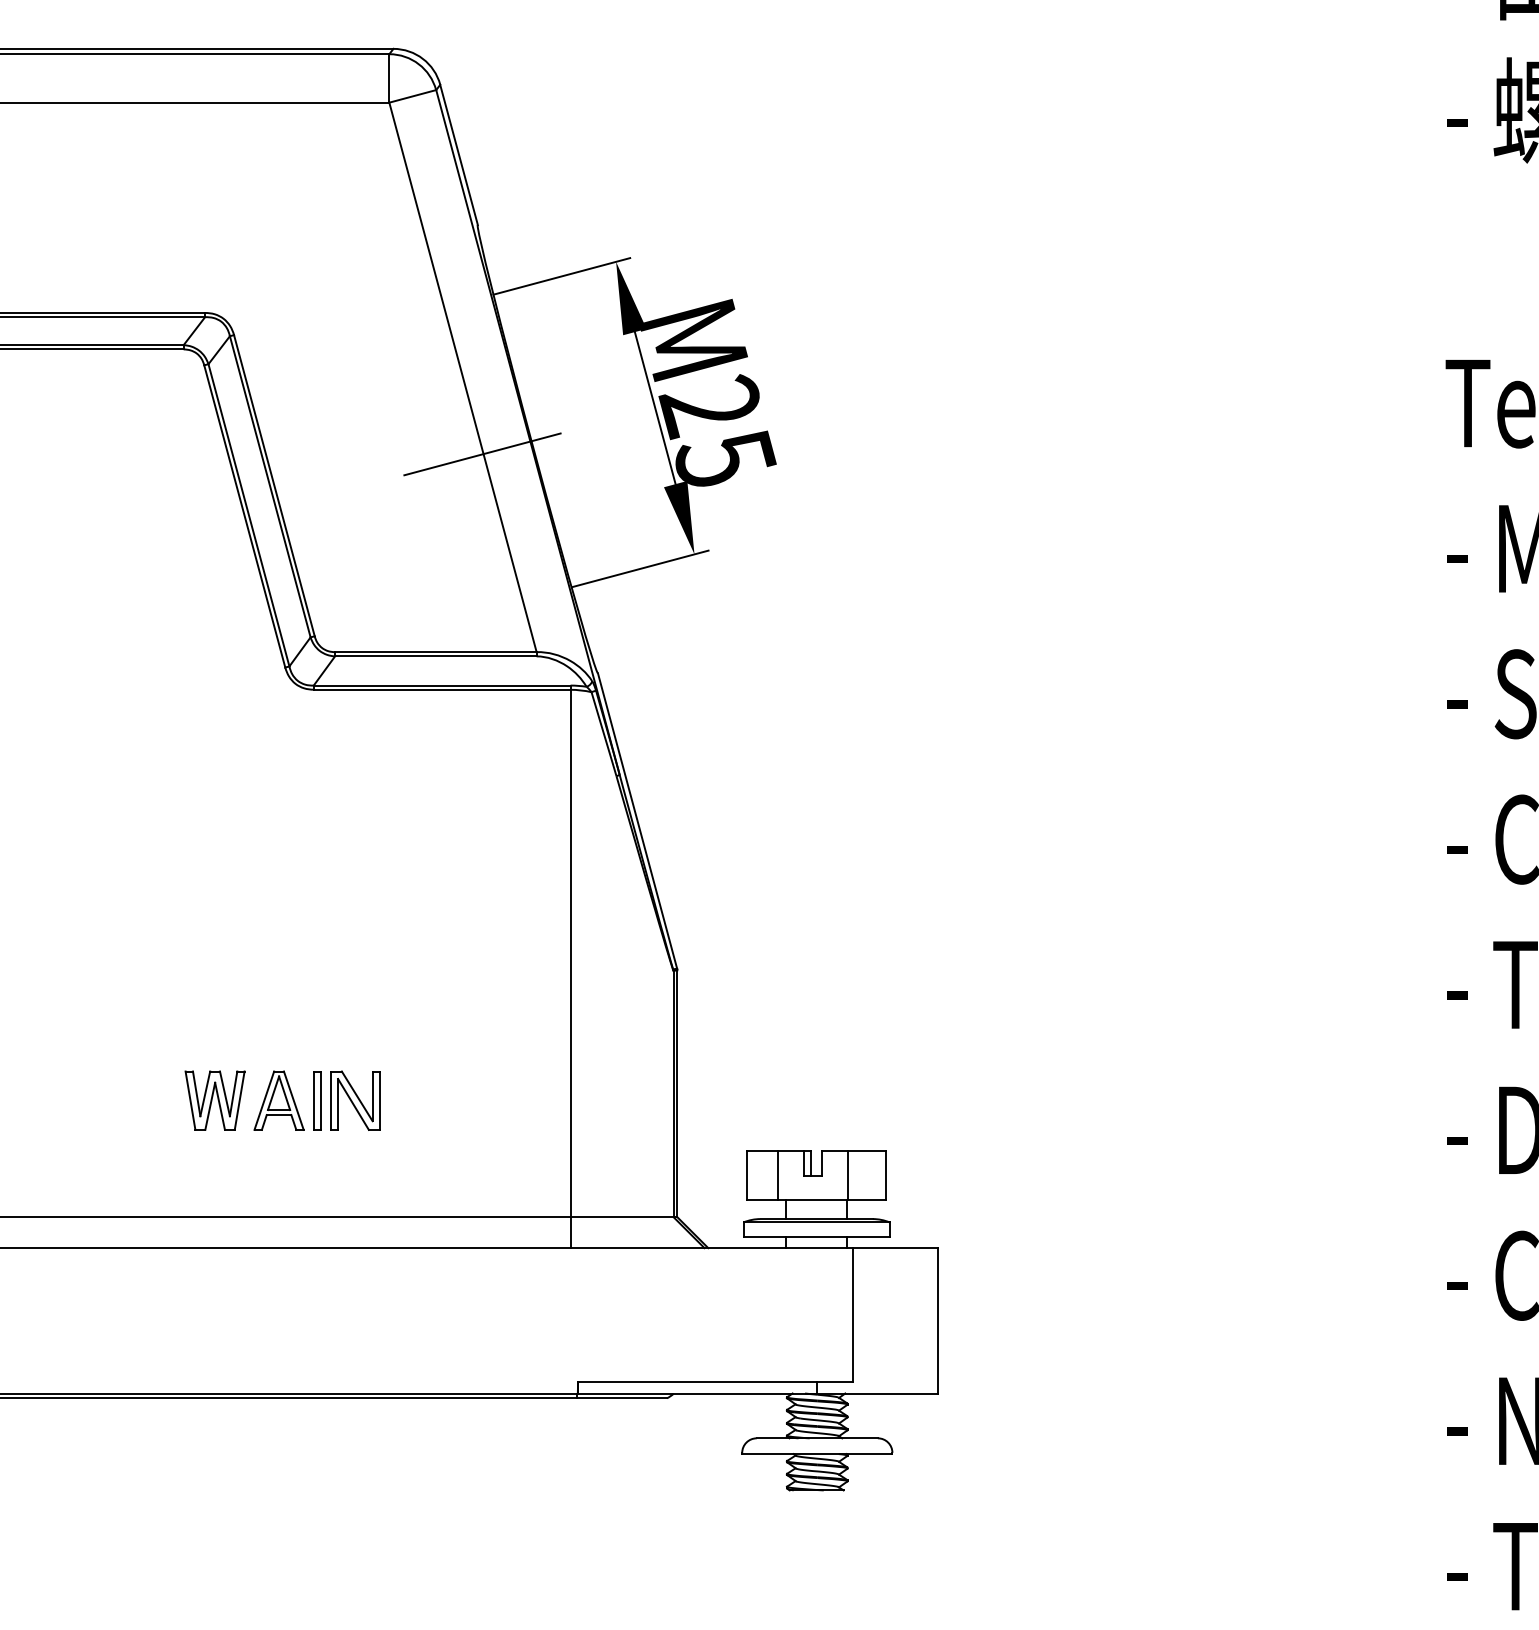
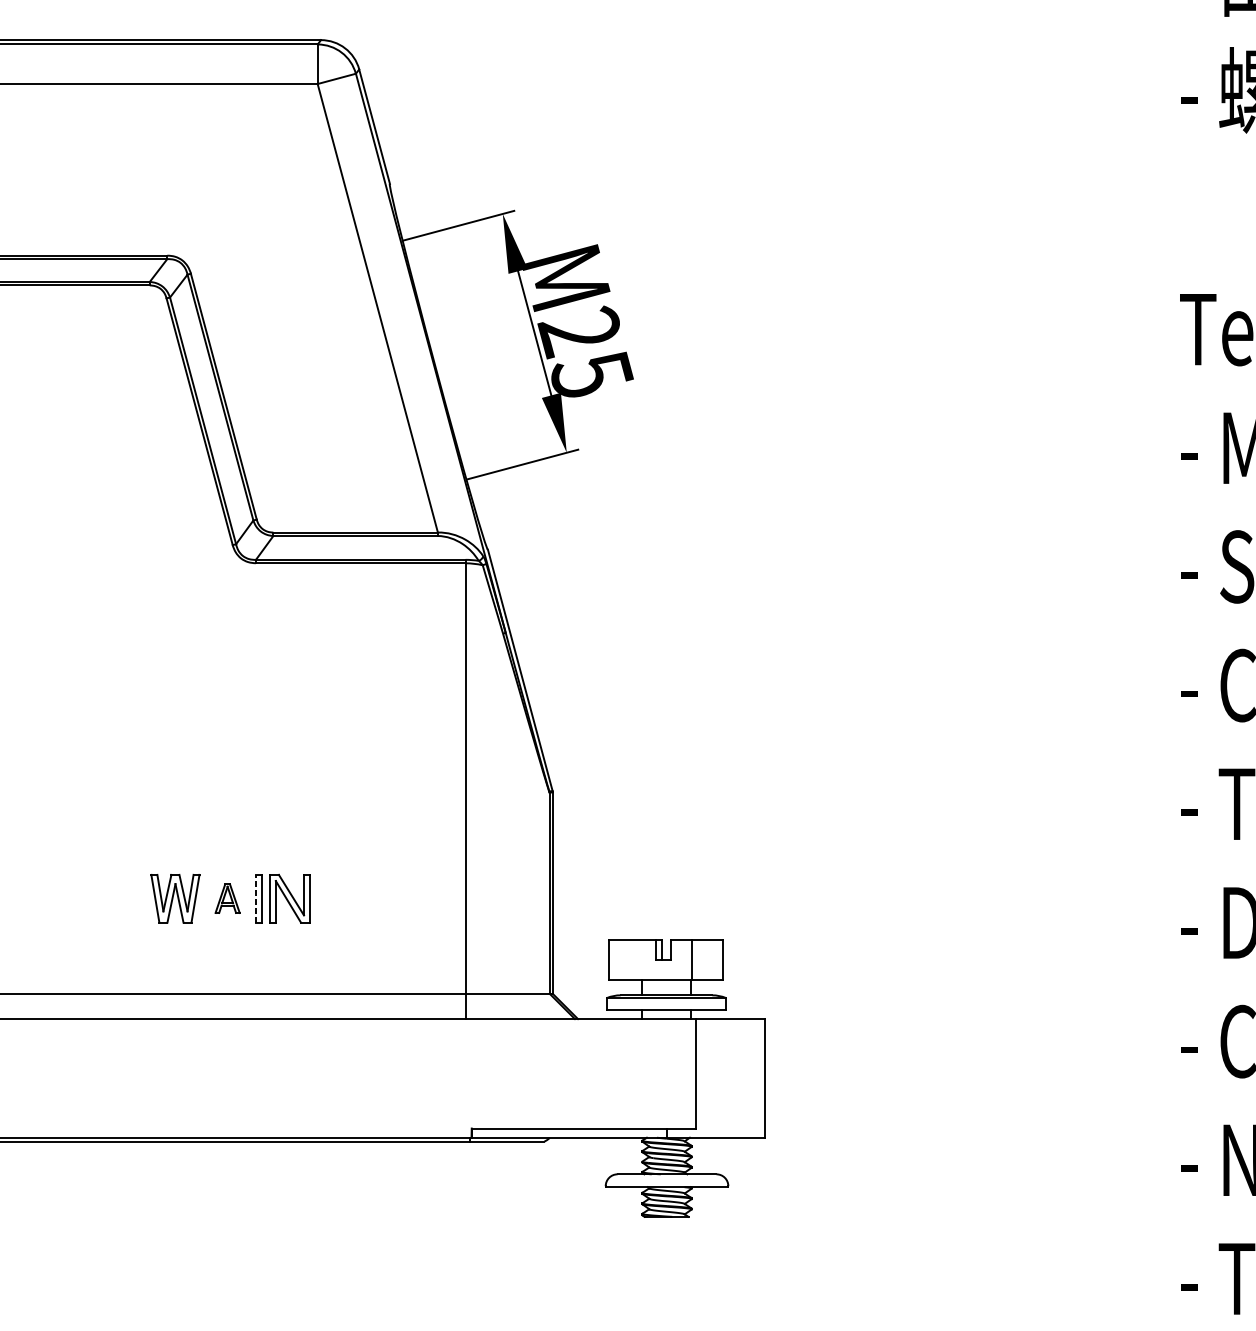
line: (482, 454) -> (393, 371), removed
part: (278, 1100) -> (227, 898), size x0.6
line: (313, 1100) -> (255, 898), solid -> dashed
line: (777, 1175) -> (634, 959), removed

